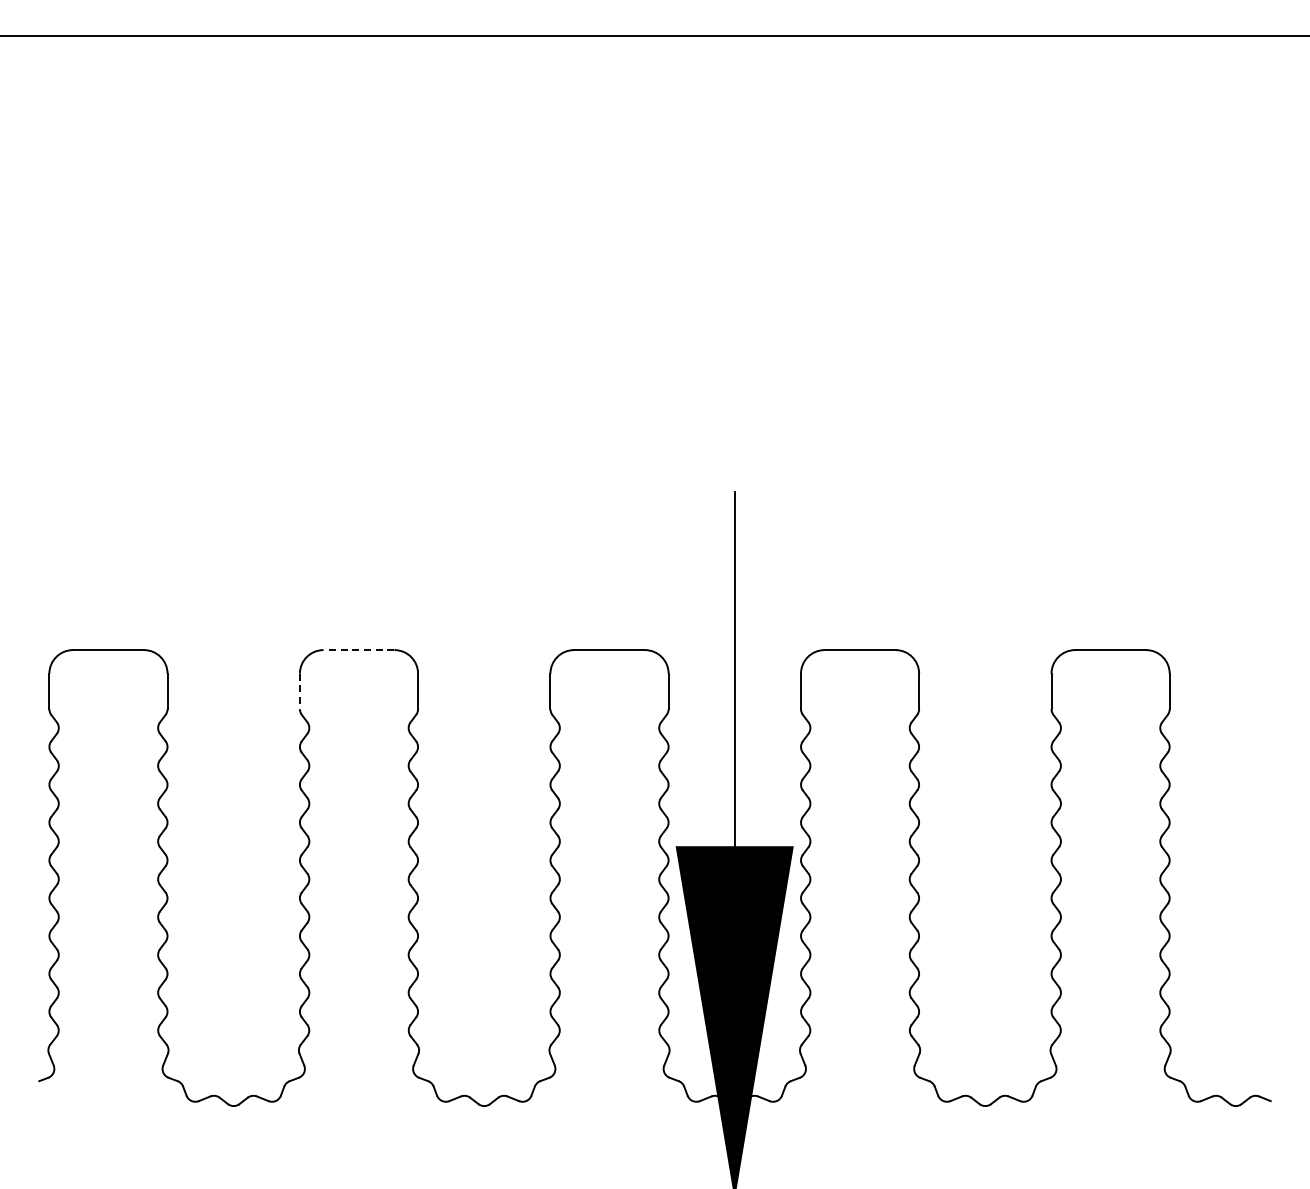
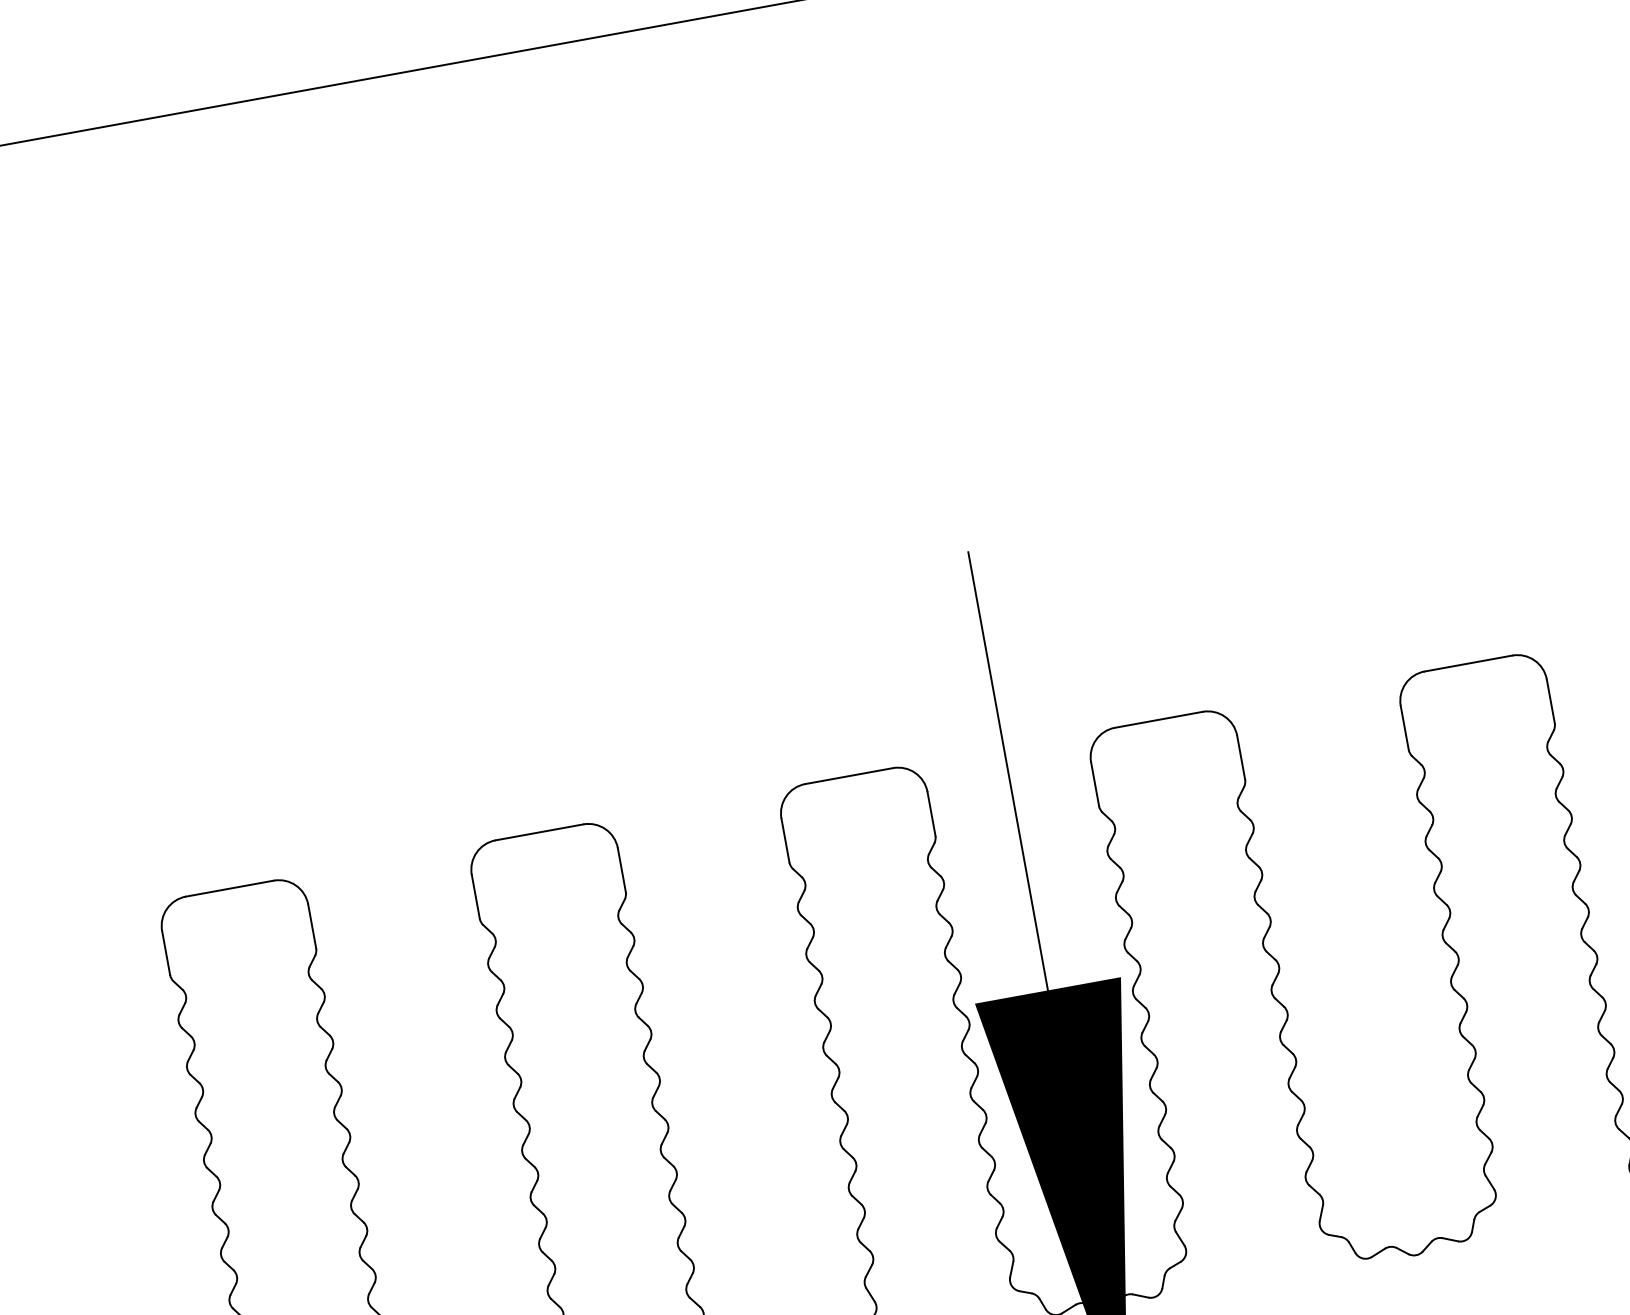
line: (358, 650) -> (538, 832), dashed -> solid
line: (299, 691) -> (475, 896), dashed -> solid

